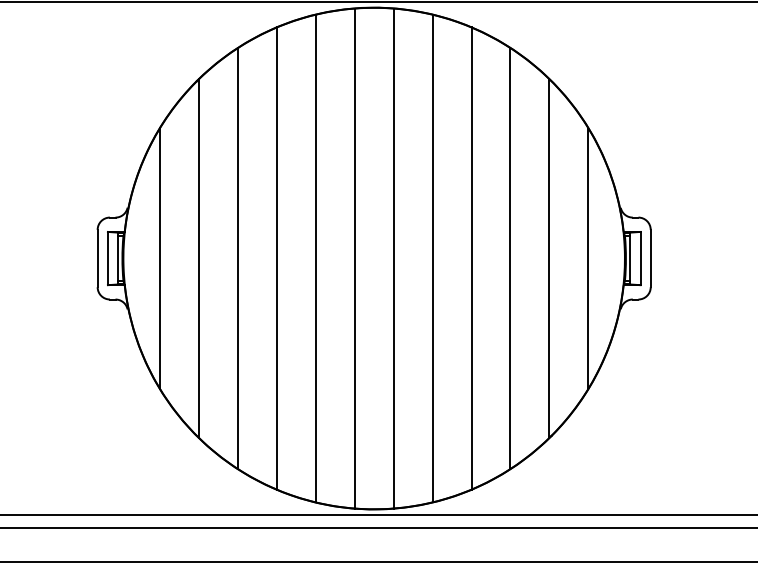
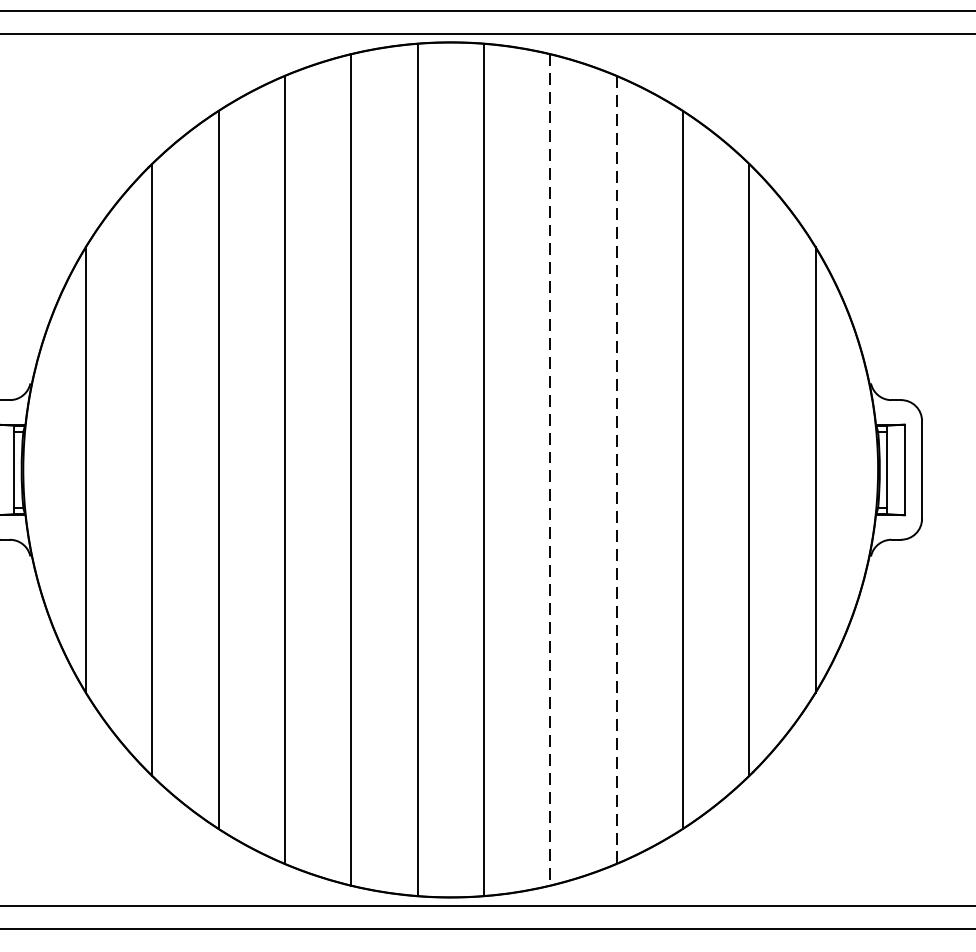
line: (432, 258) -> (550, 469), solid -> dashed
line: (471, 259) -> (616, 471), solid -> dashed

